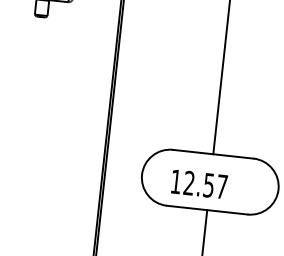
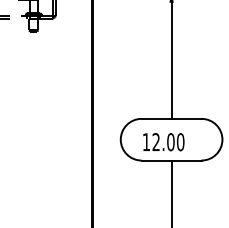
text: (215, 186) -> (175, 142), 12.57 -> 12.00

